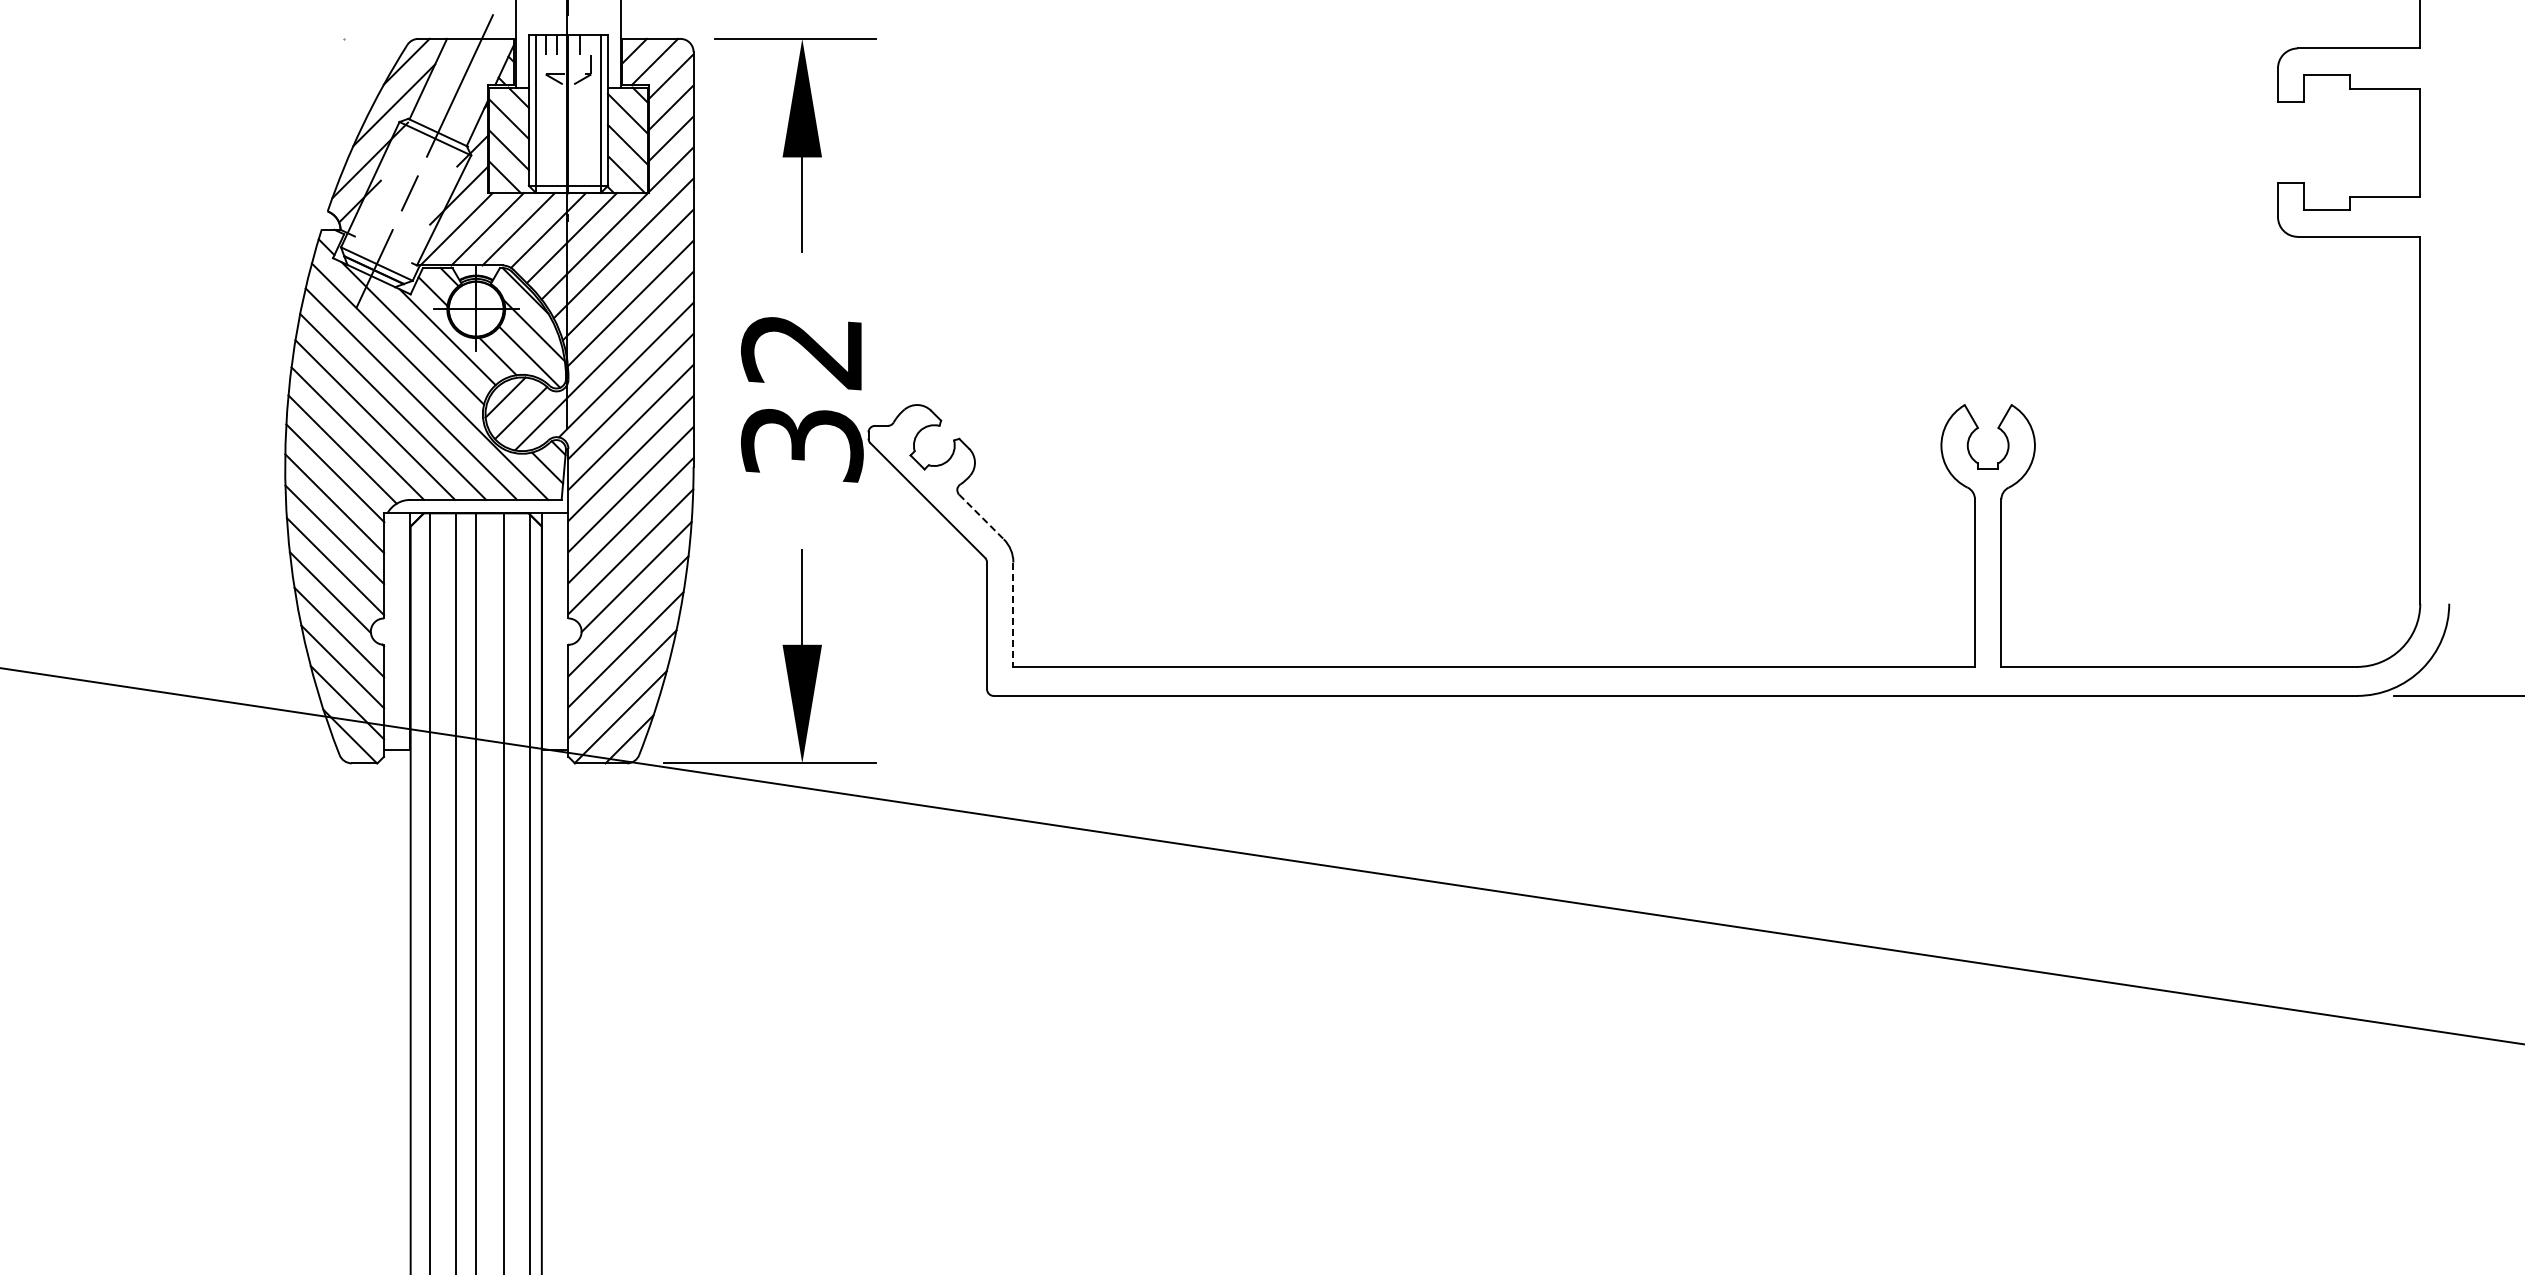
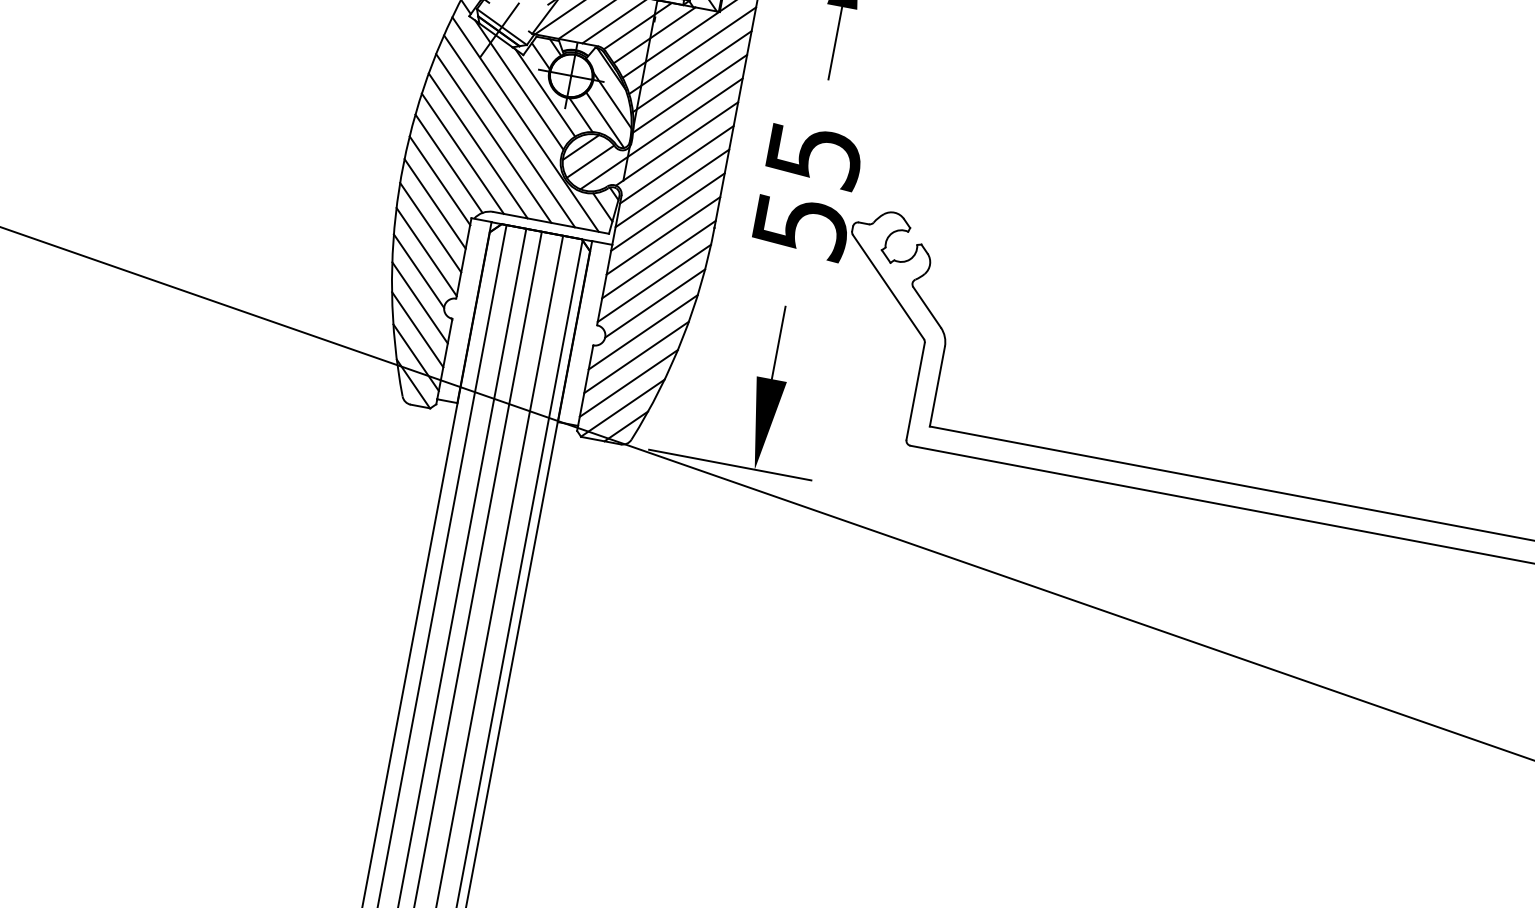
text: (801, 399) -> (806, 191), 32 -> 55
line: (981, 517) -> (927, 307), dashed -> solid
line: (1013, 615) -> (937, 387), dashed -> solid

